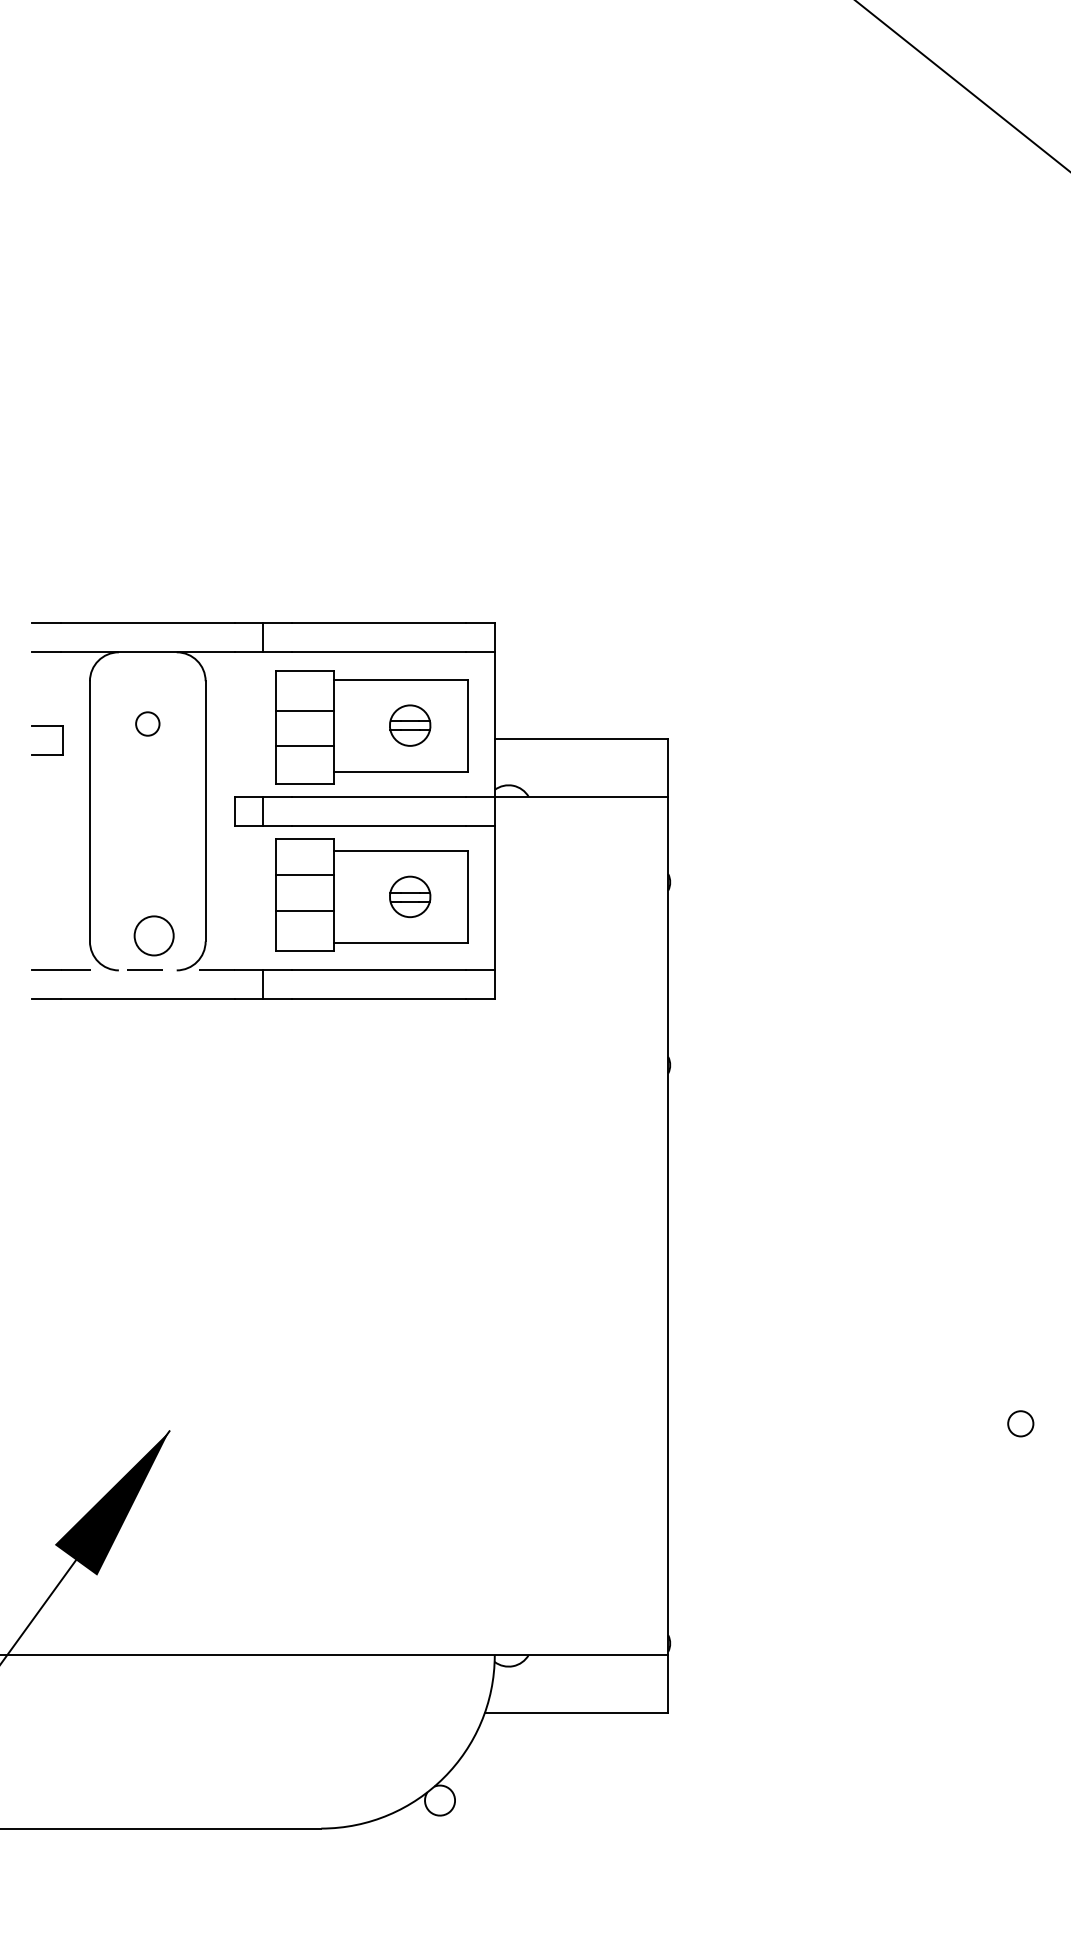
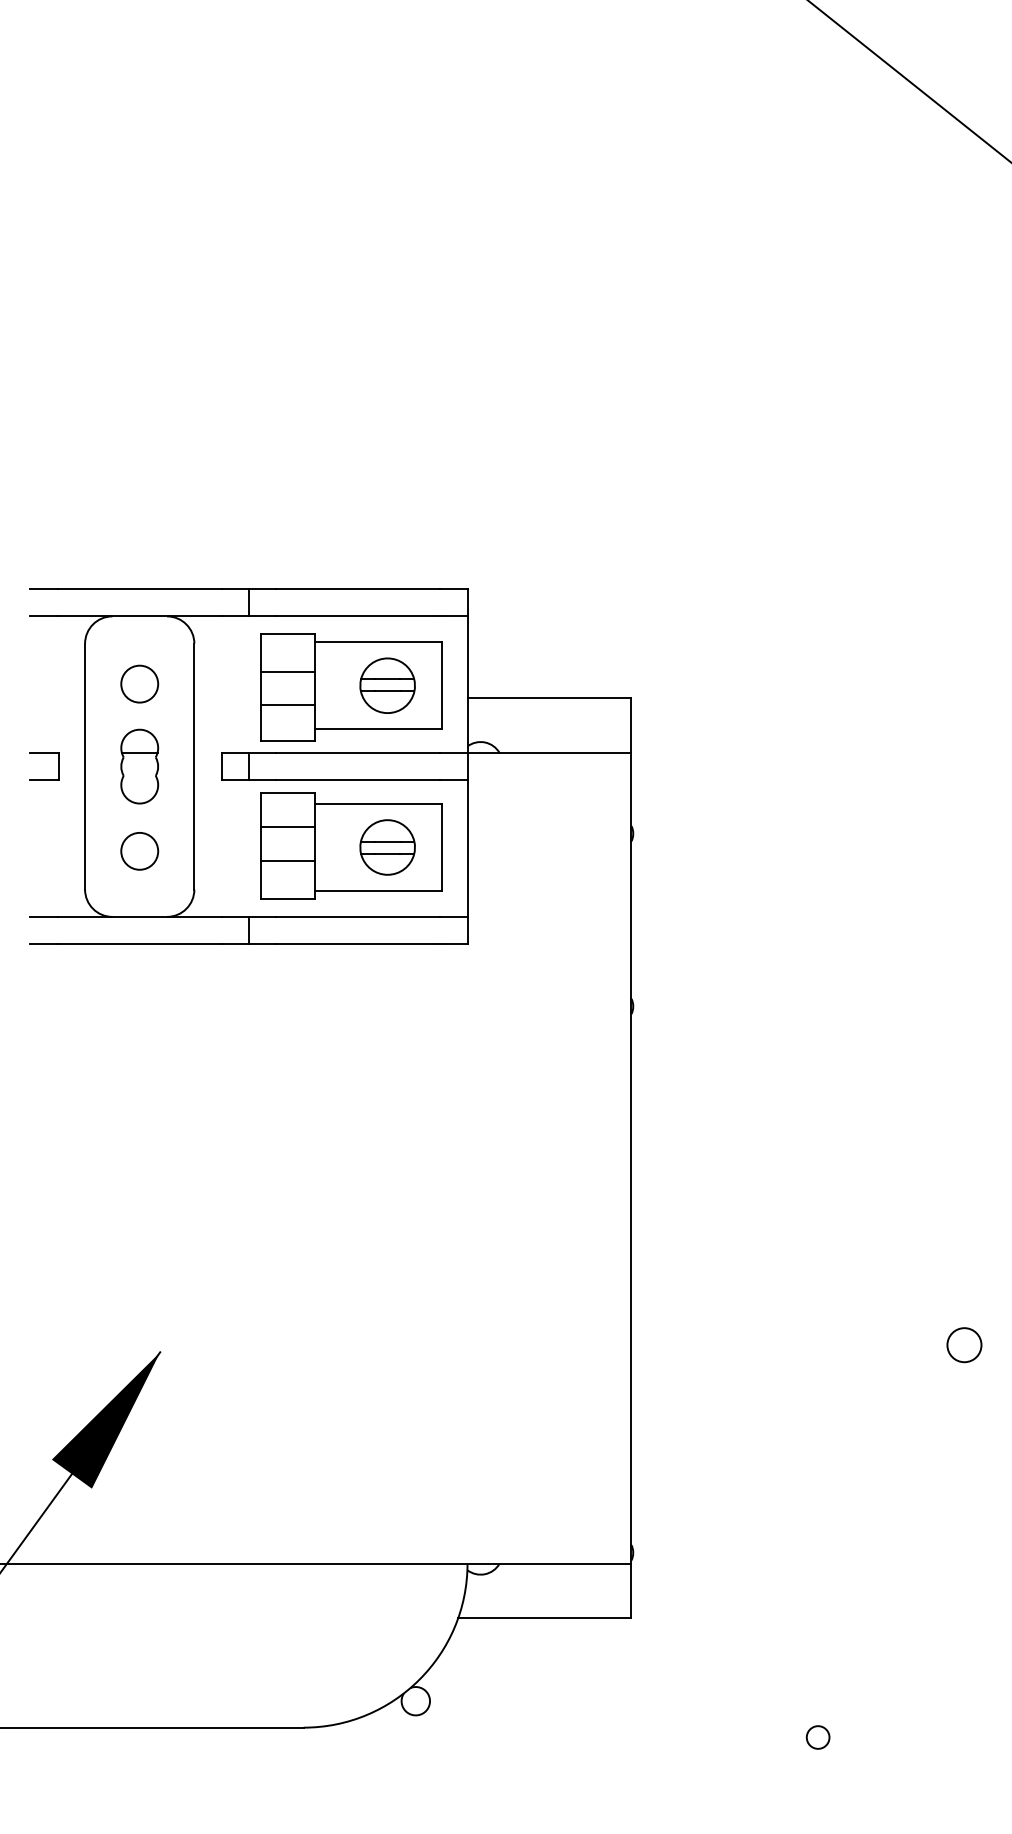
circle: (147, 723) -> (139, 683), size x1.67
part: (410, 725) -> (387, 685), size x1.43
part: (47, 726) -> (44, 753), moved
part: (147, 811) -> (139, 766), added
part: (410, 896) -> (387, 847), size x1.43
circle: (153, 936) -> (139, 851), moved
line: (147, 969) -> (139, 916), dashed -> solid
circle: (1020, 1424) -> (964, 1345), size x1.43
circle: (865, 1838) -> (817, 1737), added

